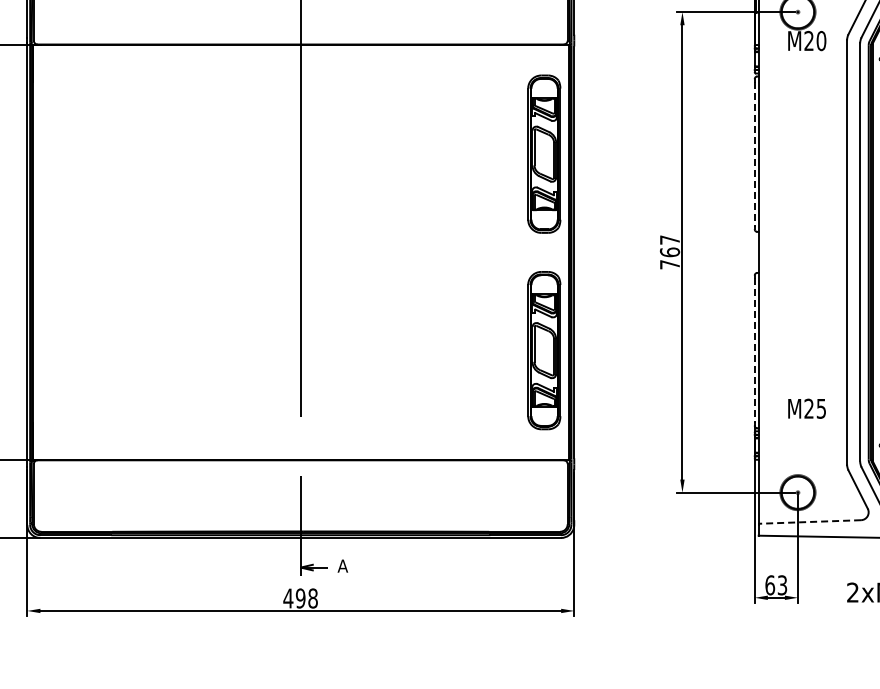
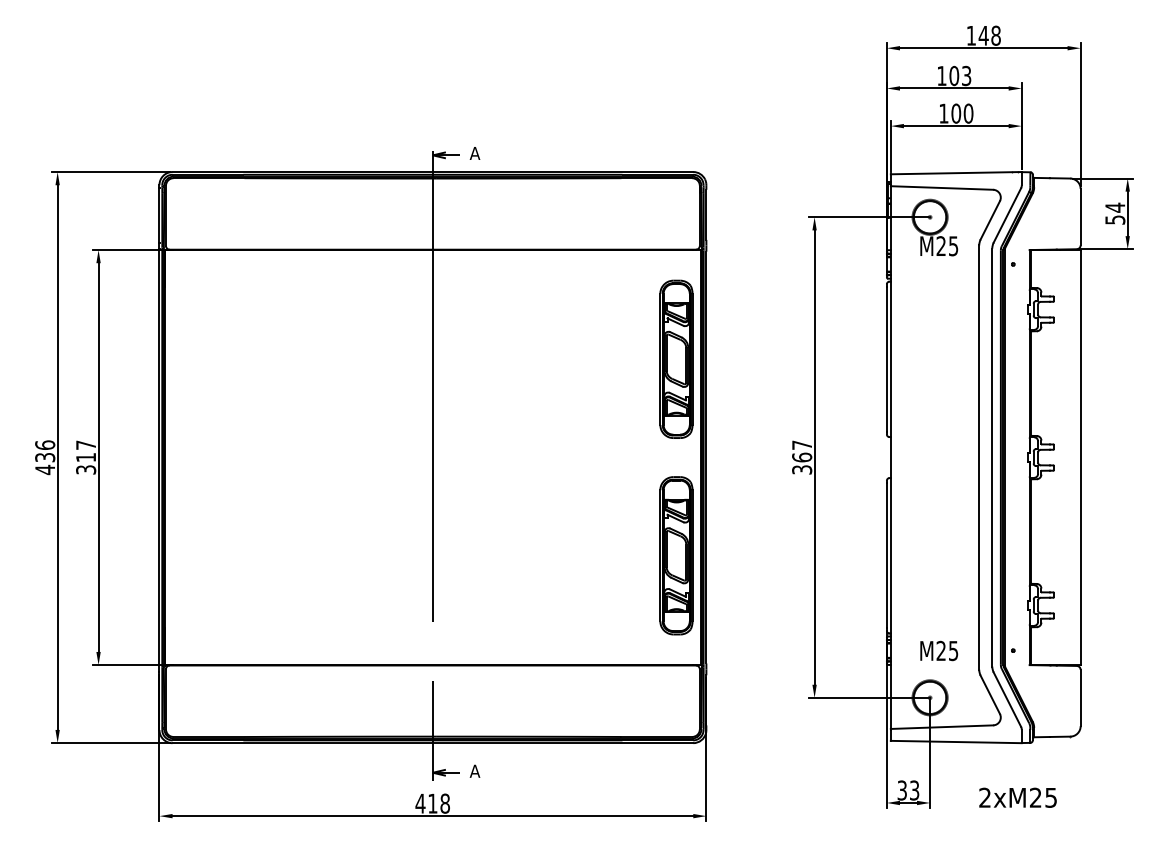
text: (821, 41) -> (953, 246), M20 -> M25
line: (754, 154) -> (886, 359), dashed -> solid
text: (670, 264) -> (802, 469), 767 -> 367
line: (754, 350) -> (886, 555), dashed -> solid
text: (807, 408) -> (939, 650), moved
line: (809, 522) -> (941, 727), dashed -> solid
text: (770, 585) -> (902, 790), 63 -> 33
text: (300, 598) -> (432, 803), 498 -> 418

